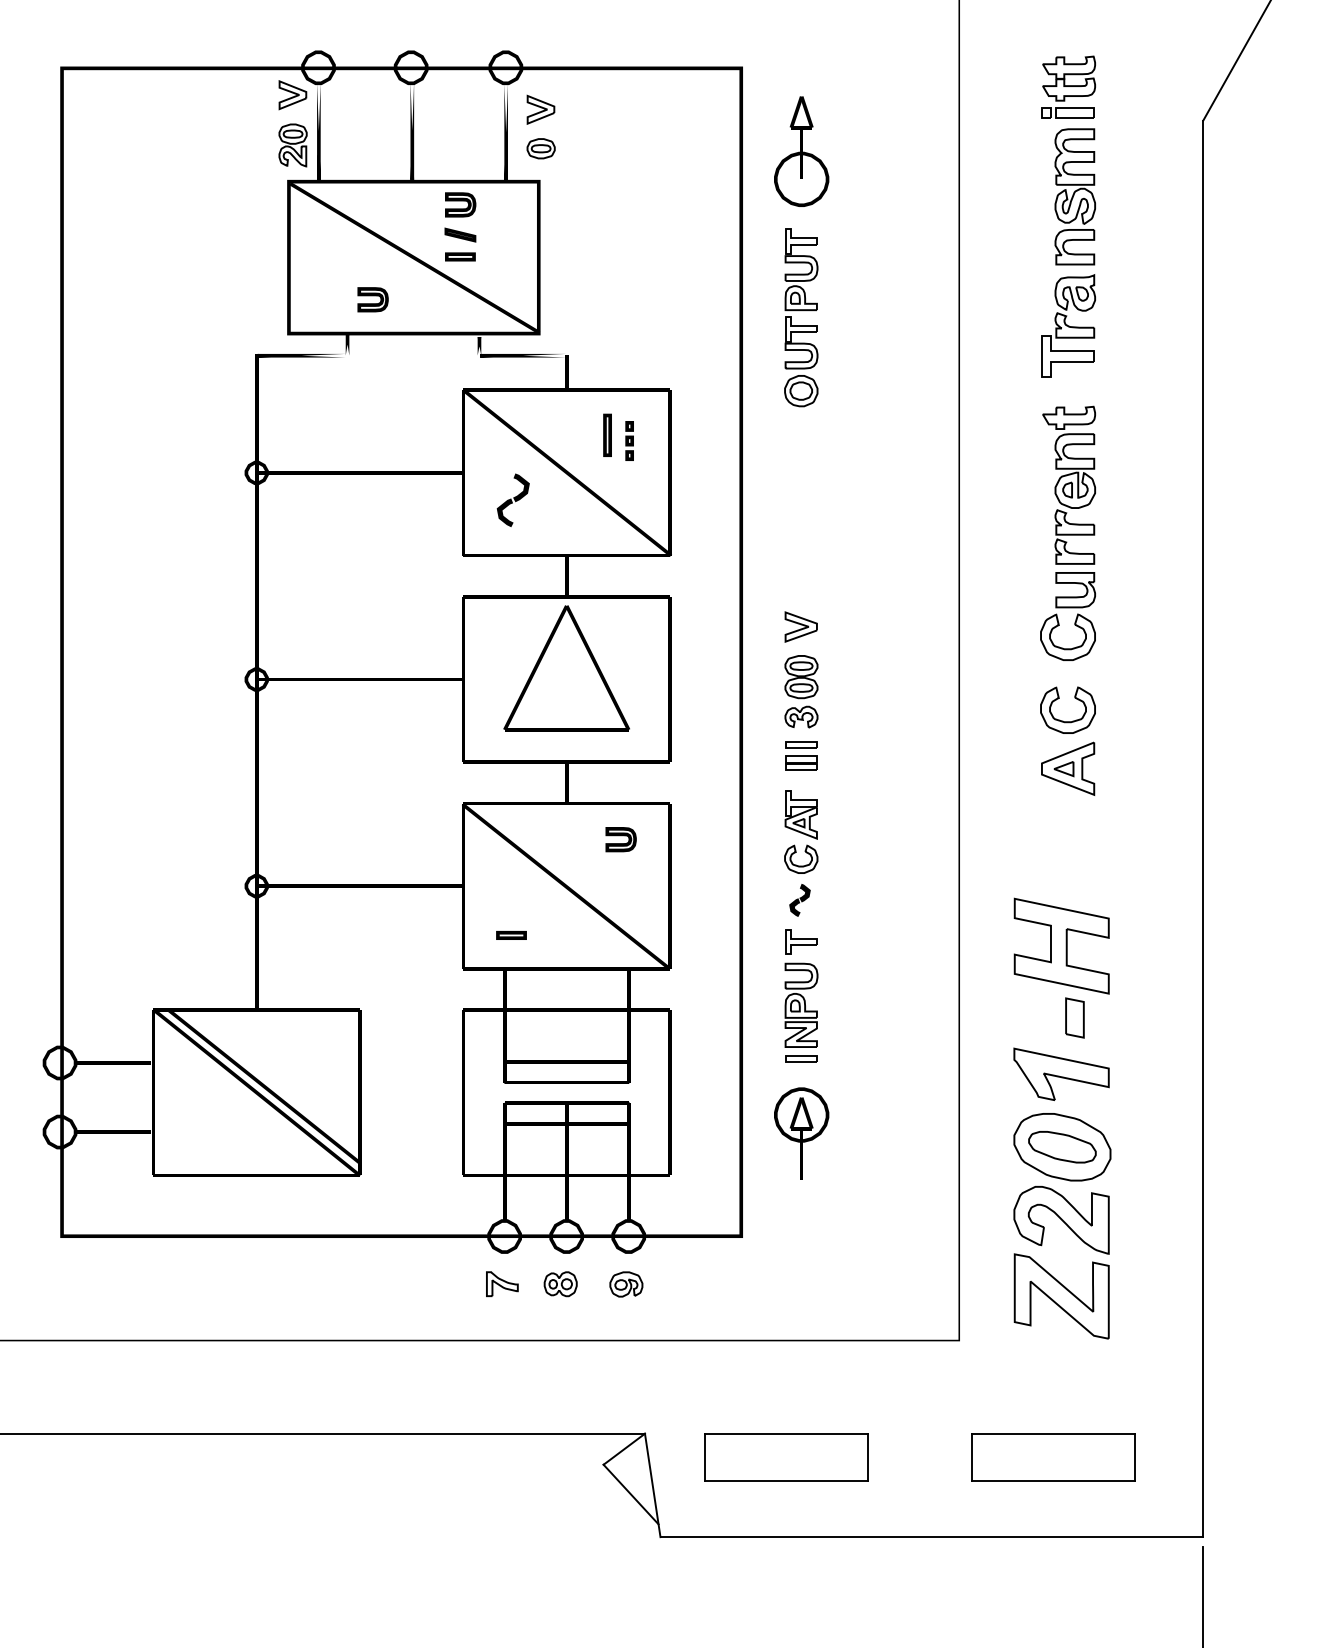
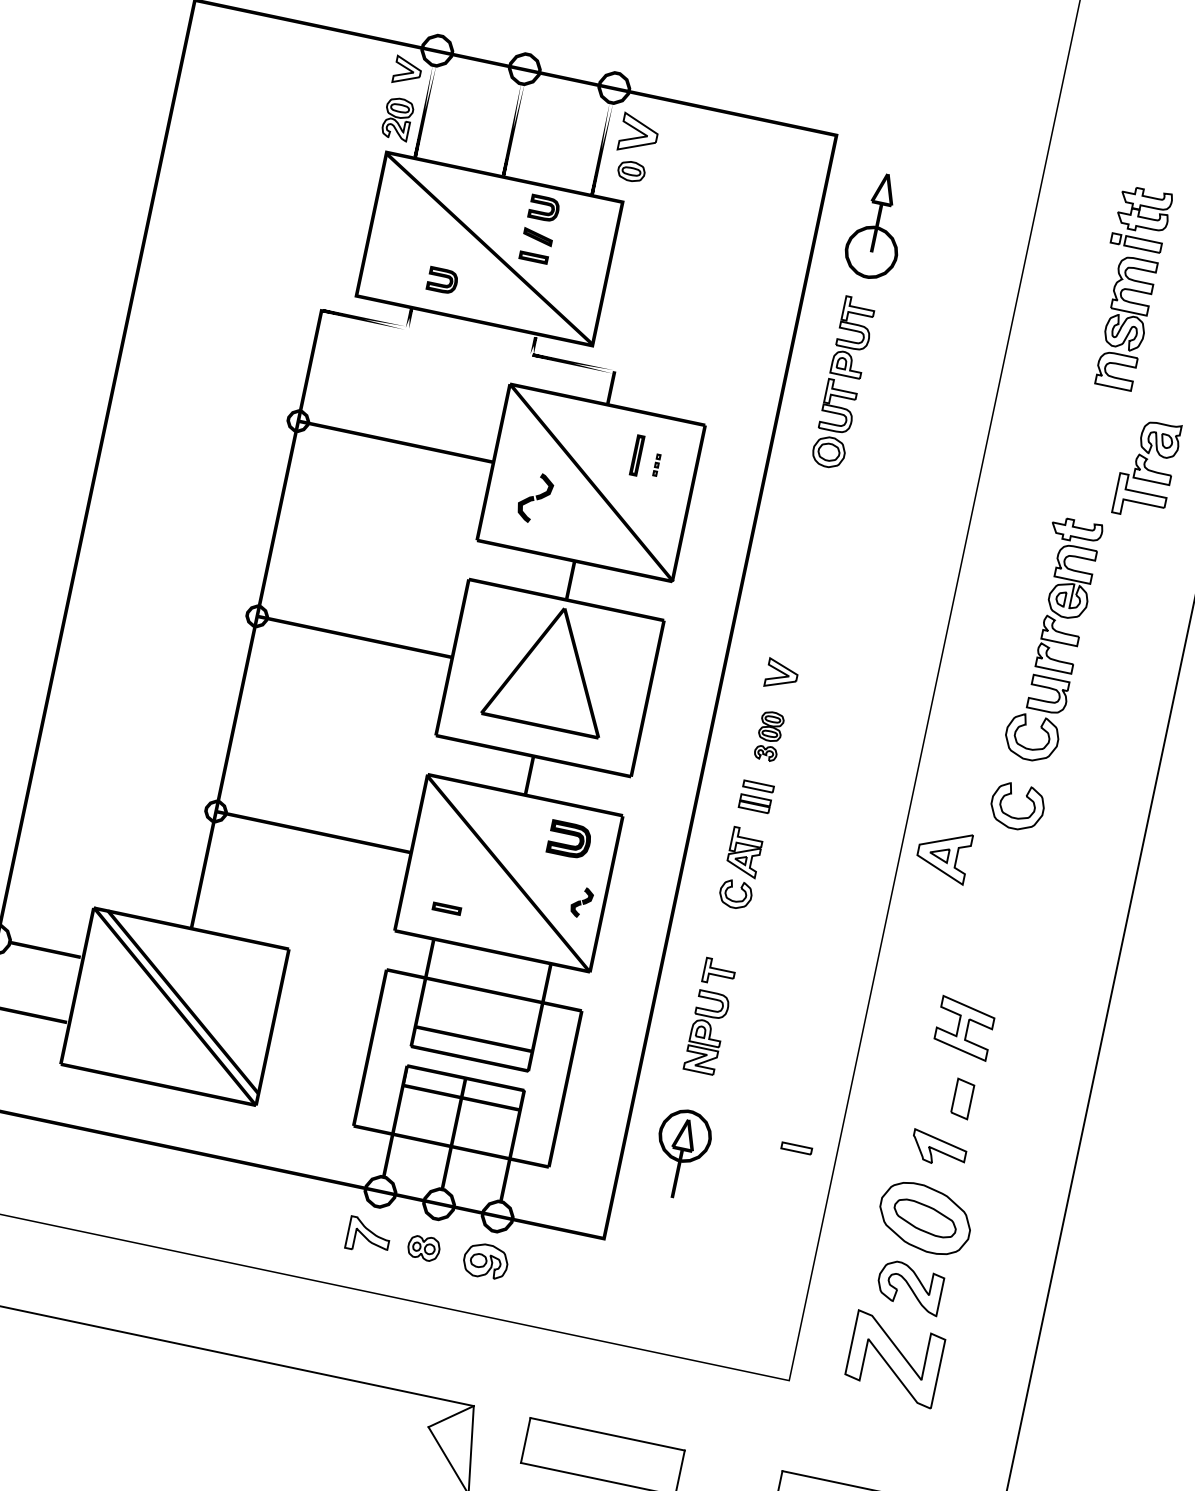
part: (540, 109) -> (638, 134), size x1.4
part: (1068, 325) -> (1147, 468), moved
part: (629, 440) -> (656, 464), size x0.6
part: (801, 691) -> (769, 736), size x0.7
part: (1068, 768) -> (943, 854), moved
part: (620, 839) -> (568, 839), size x1.4
part: (799, 900) -> (581, 902), moved
part: (1061, 945) -> (964, 1027), size x0.6
part: (801, 1058) -> (796, 1148), moved
part: (1061, 1073) -> (938, 1148), size x0.6
part: (1061, 1220) -> (909, 1287), size x0.7
part: (502, 1284) -> (368, 1236), size x1.4
part: (626, 1284) -> (486, 1261), size x1.4

